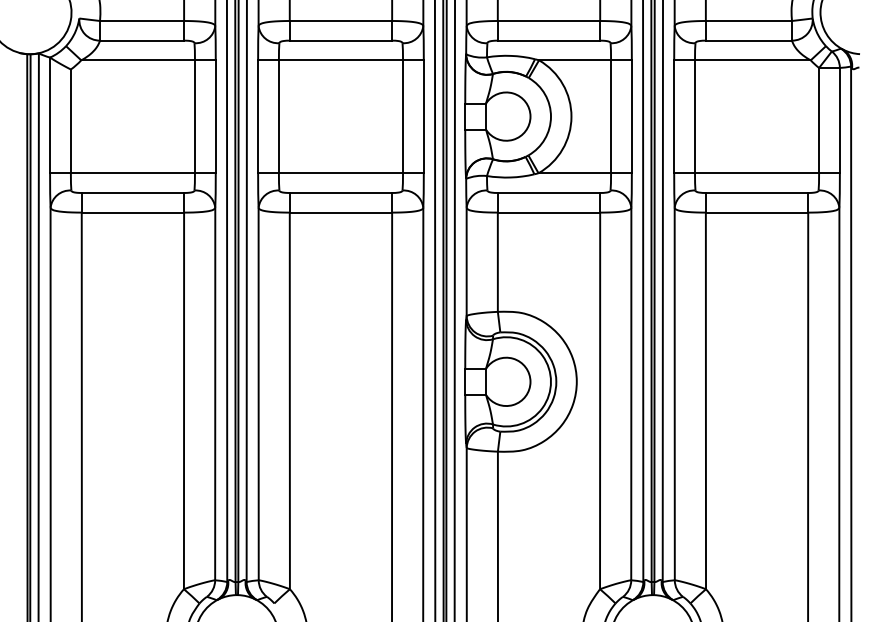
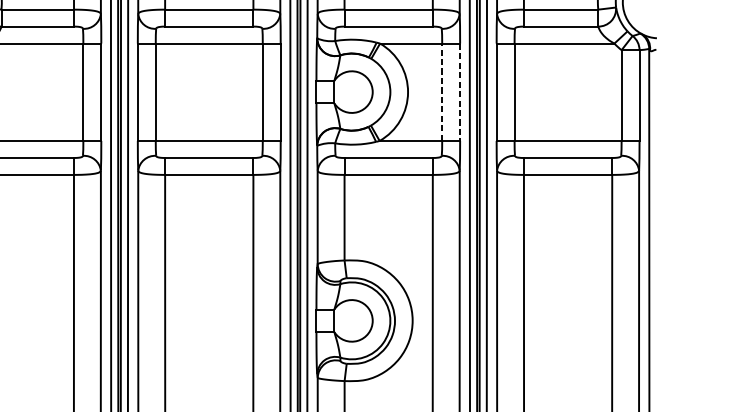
line: (611, 116) -> (442, 92), solid -> dashed
line: (631, 117) -> (459, 92), solid -> dashed

